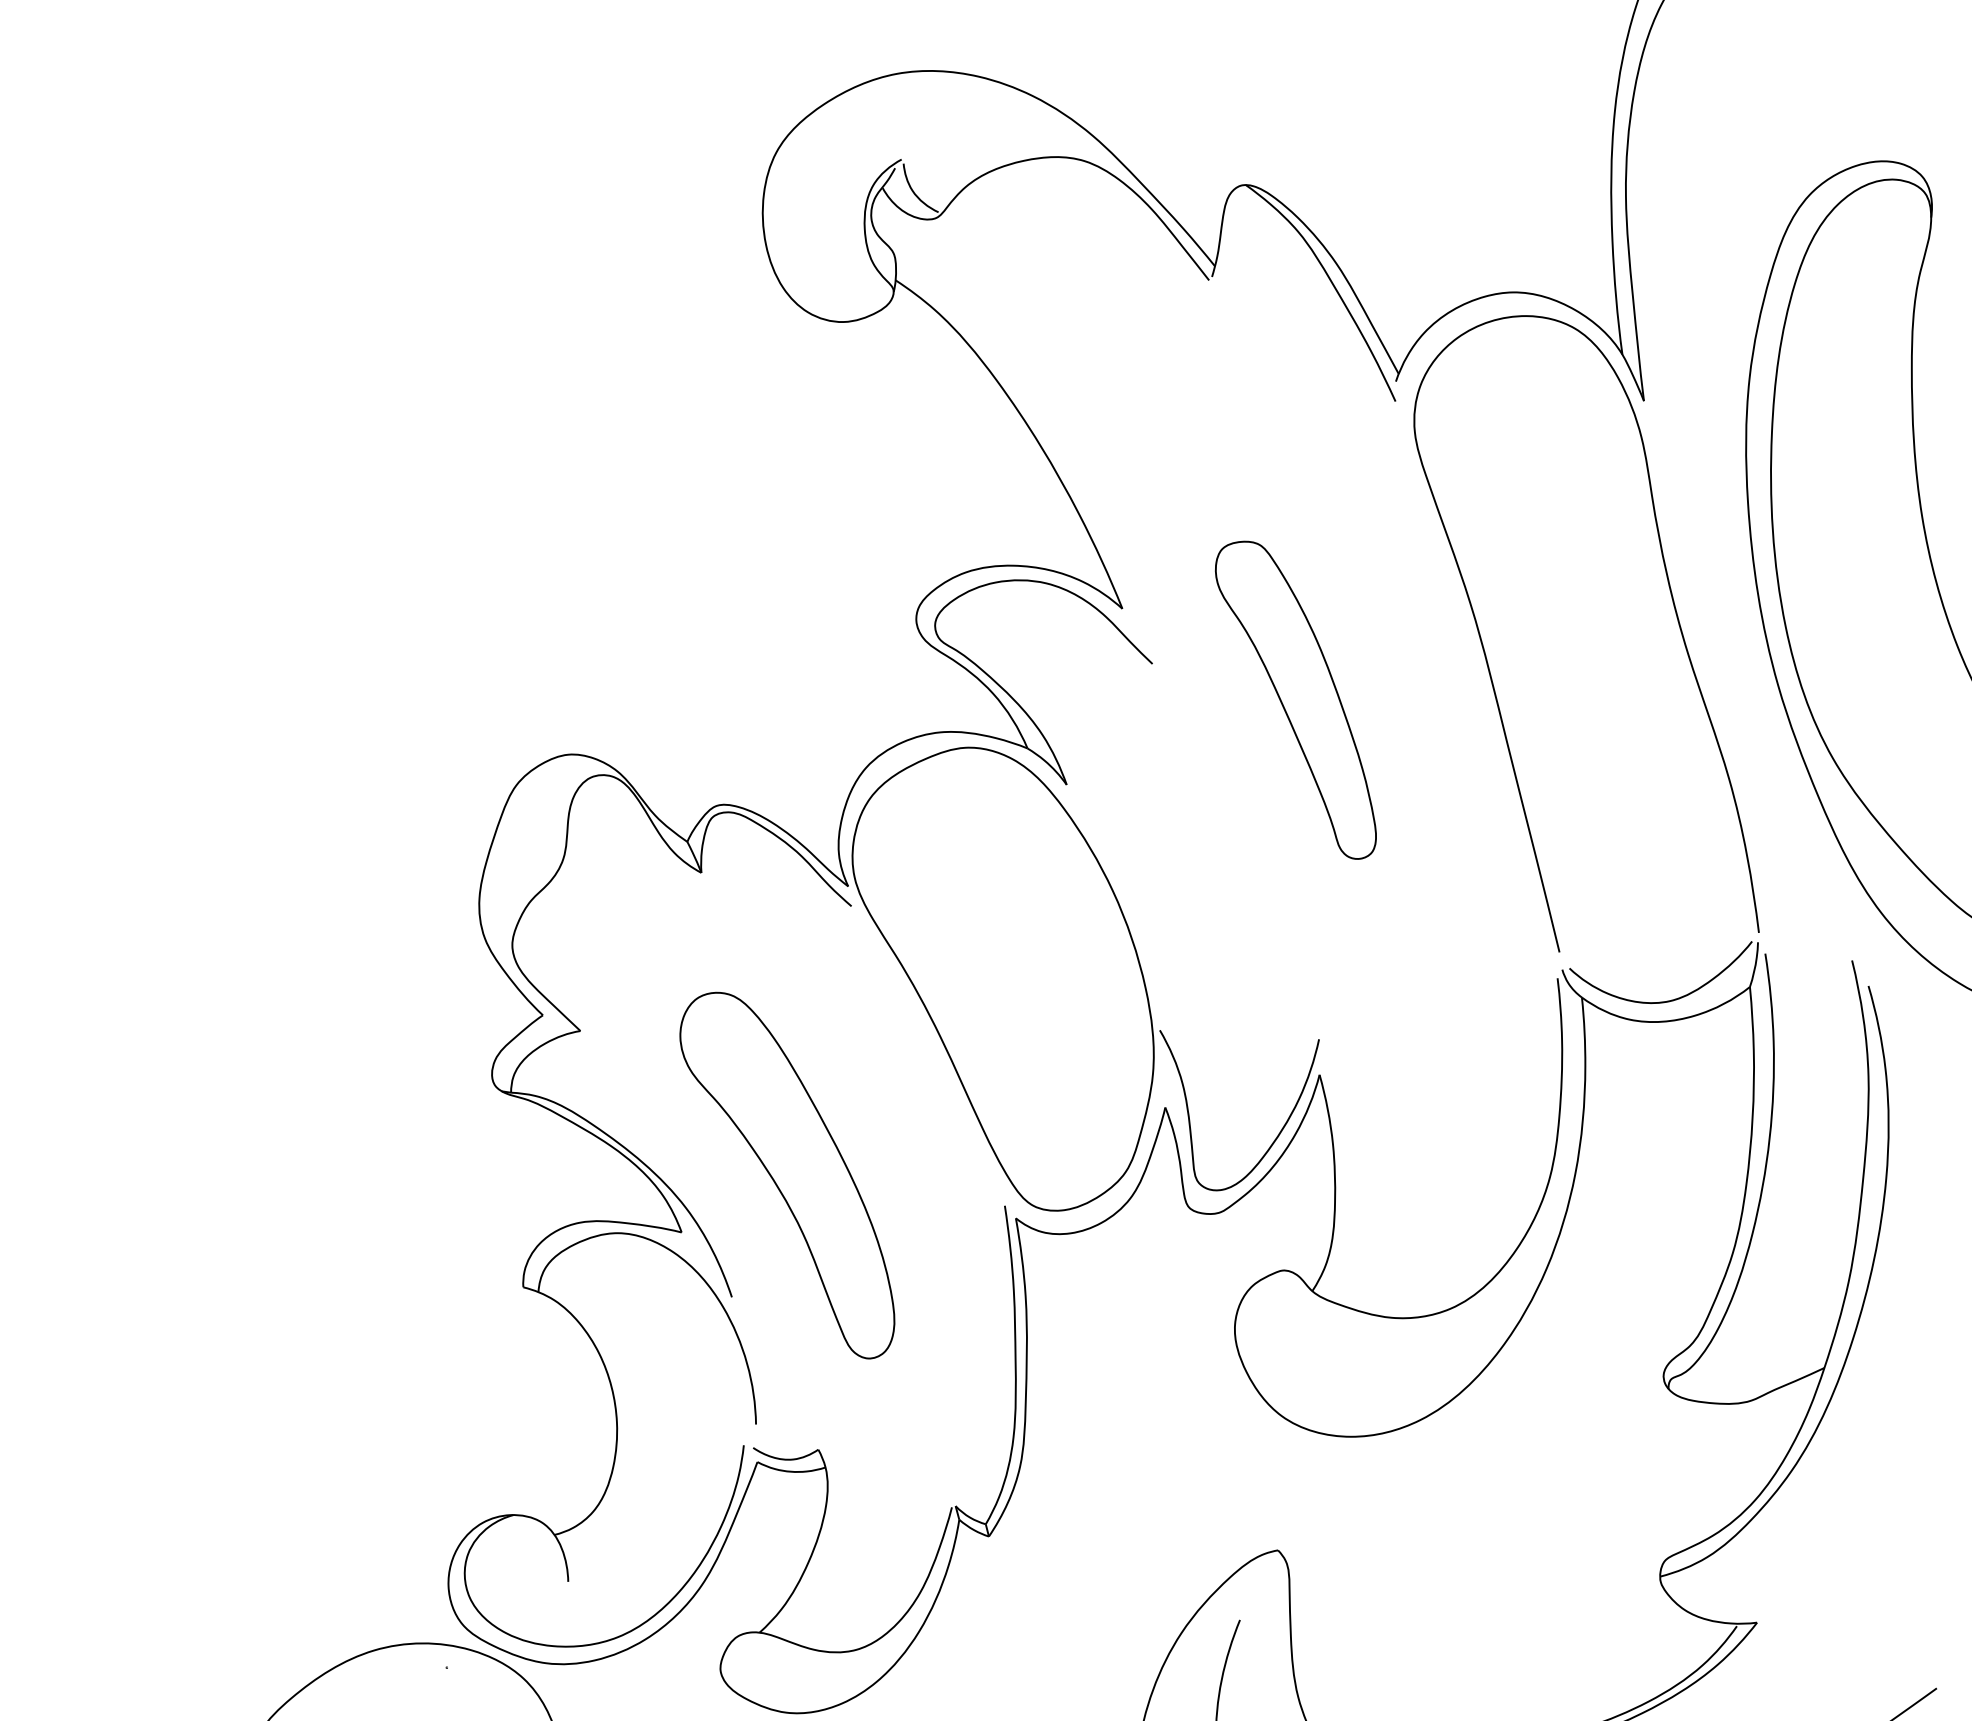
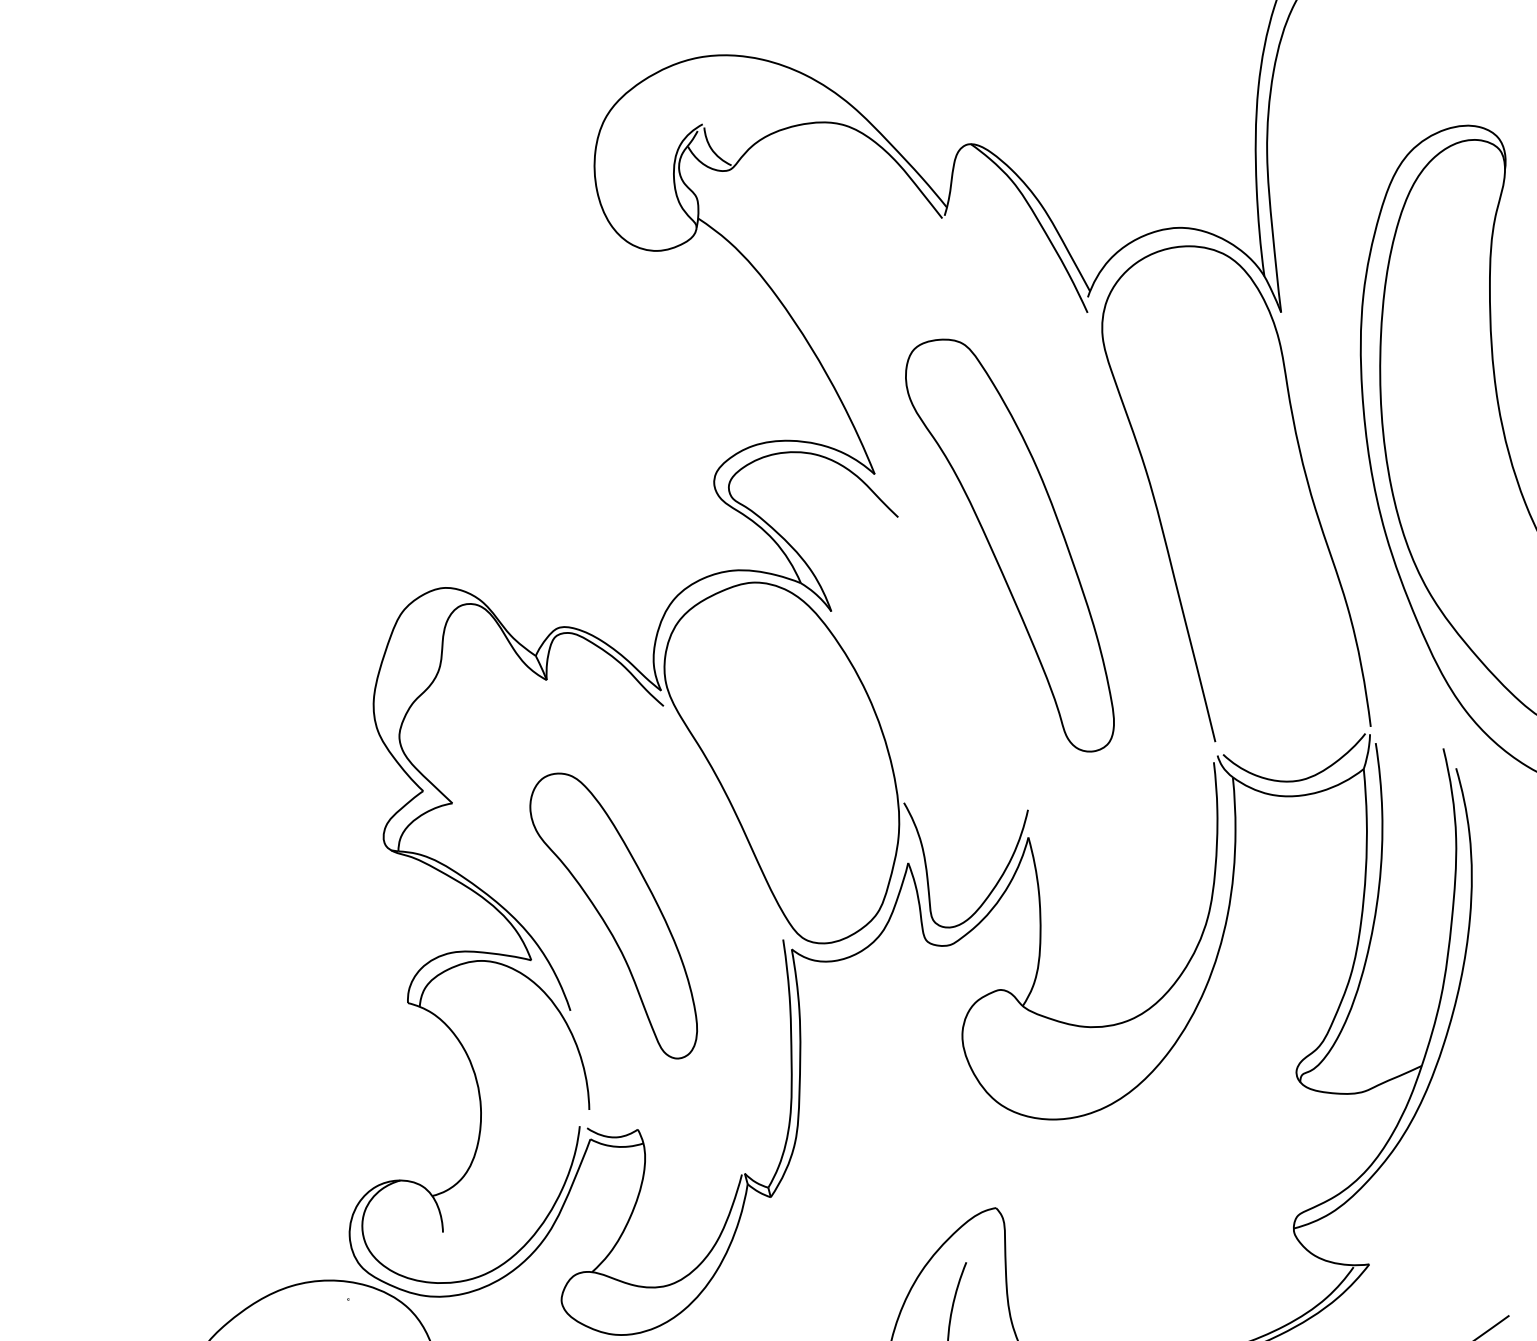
part: (1295, 700) -> (1009, 545), size x1.67

